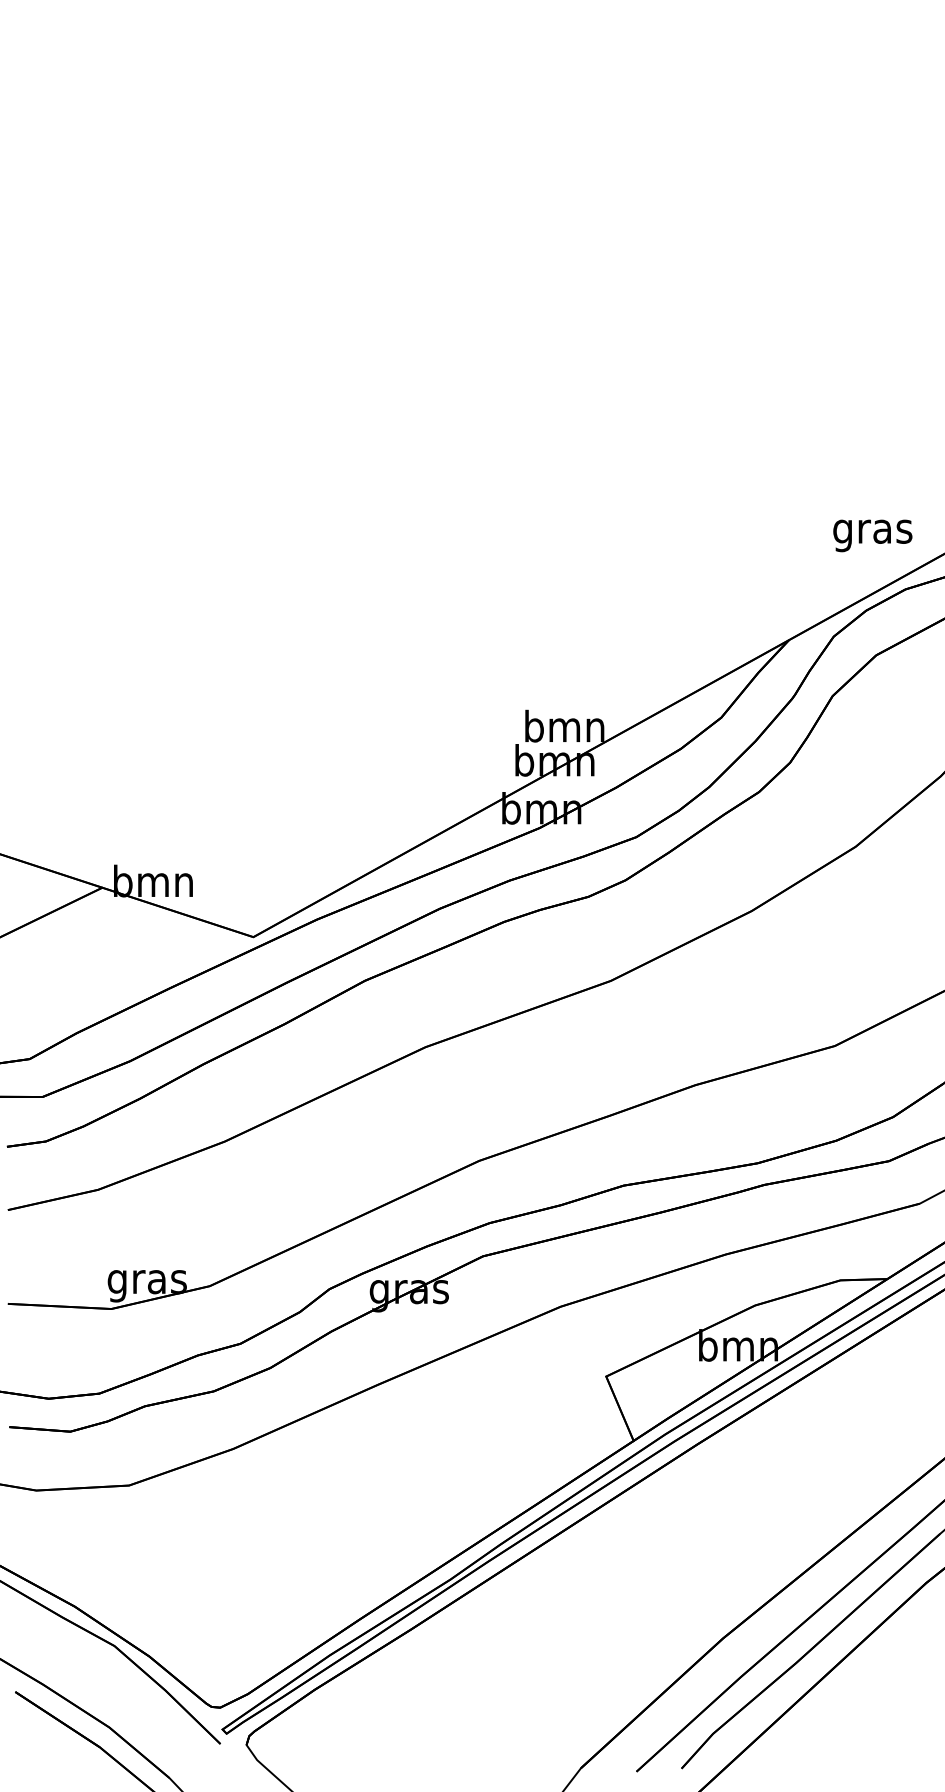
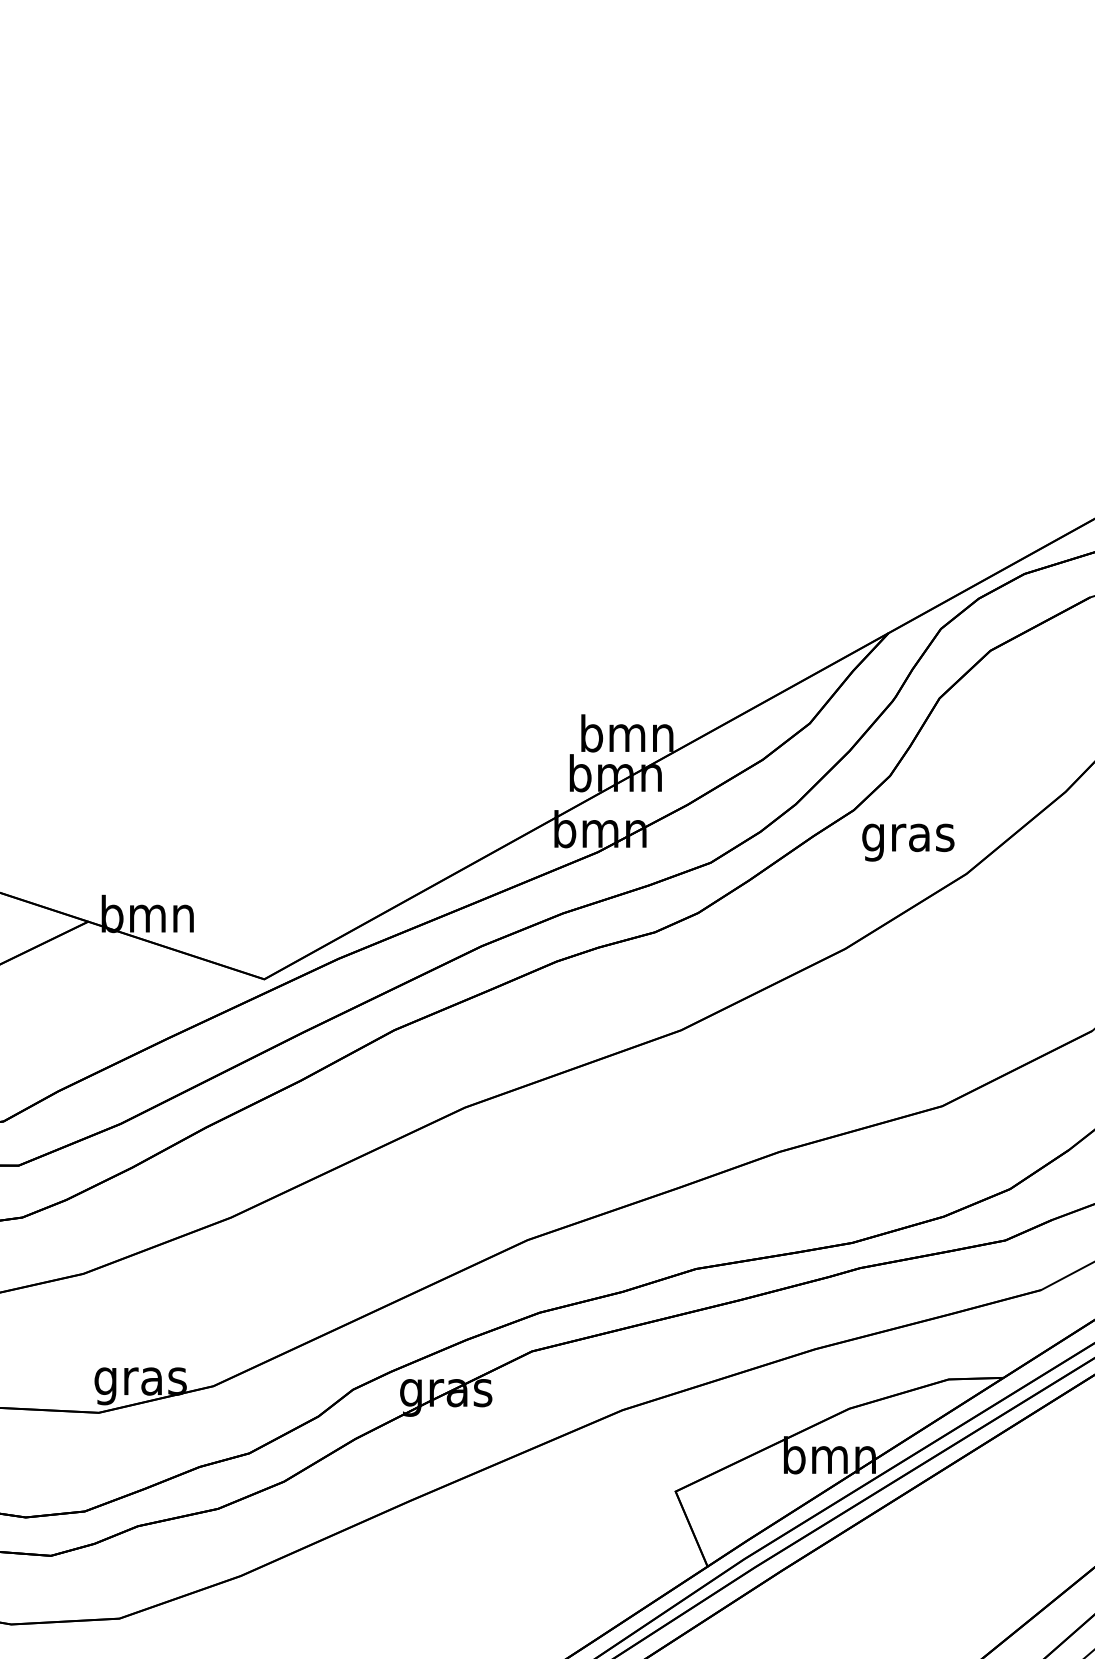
text: (872, 535) -> (907, 842), moved

